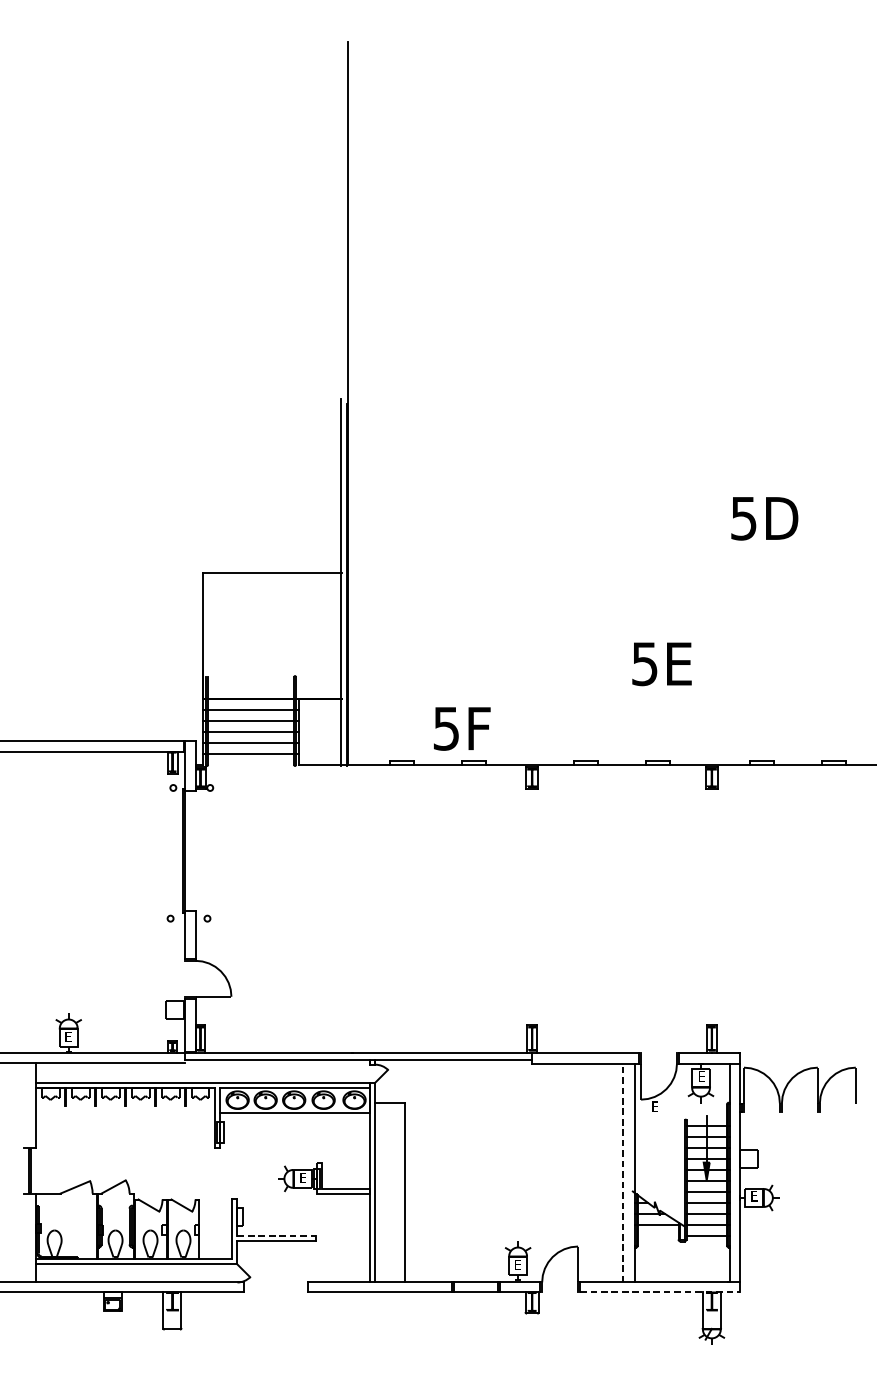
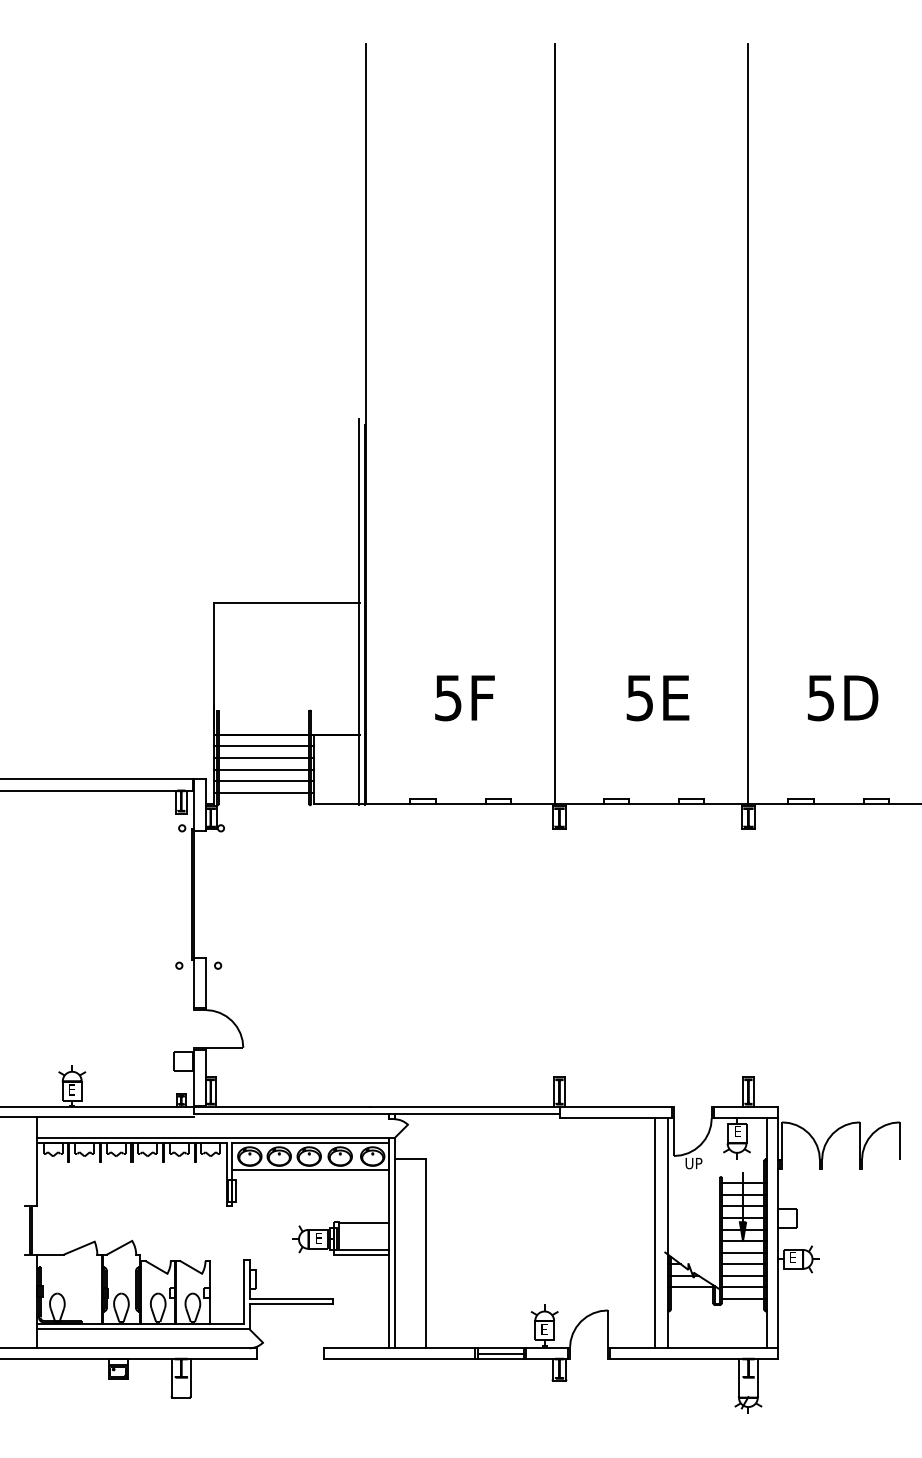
line: (528, 402) -> (555, 423), added
line: (711, 402) -> (748, 423), added
text: (765, 518) -> (843, 698), moved
text: (661, 664) -> (657, 698), moved
text: (461, 729) -> (464, 698), moved
text: (659, 1106) -> (693, 1163), E -> UP
line: (345, 1163) -> (363, 1223), added
line: (623, 1172) -> (655, 1232), dashed -> solid
line: (277, 1235) -> (291, 1298), dashed -> solid
line: (476, 1287) -> (500, 1353), added
line: (660, 1292) -> (694, 1358), dashed -> solid

